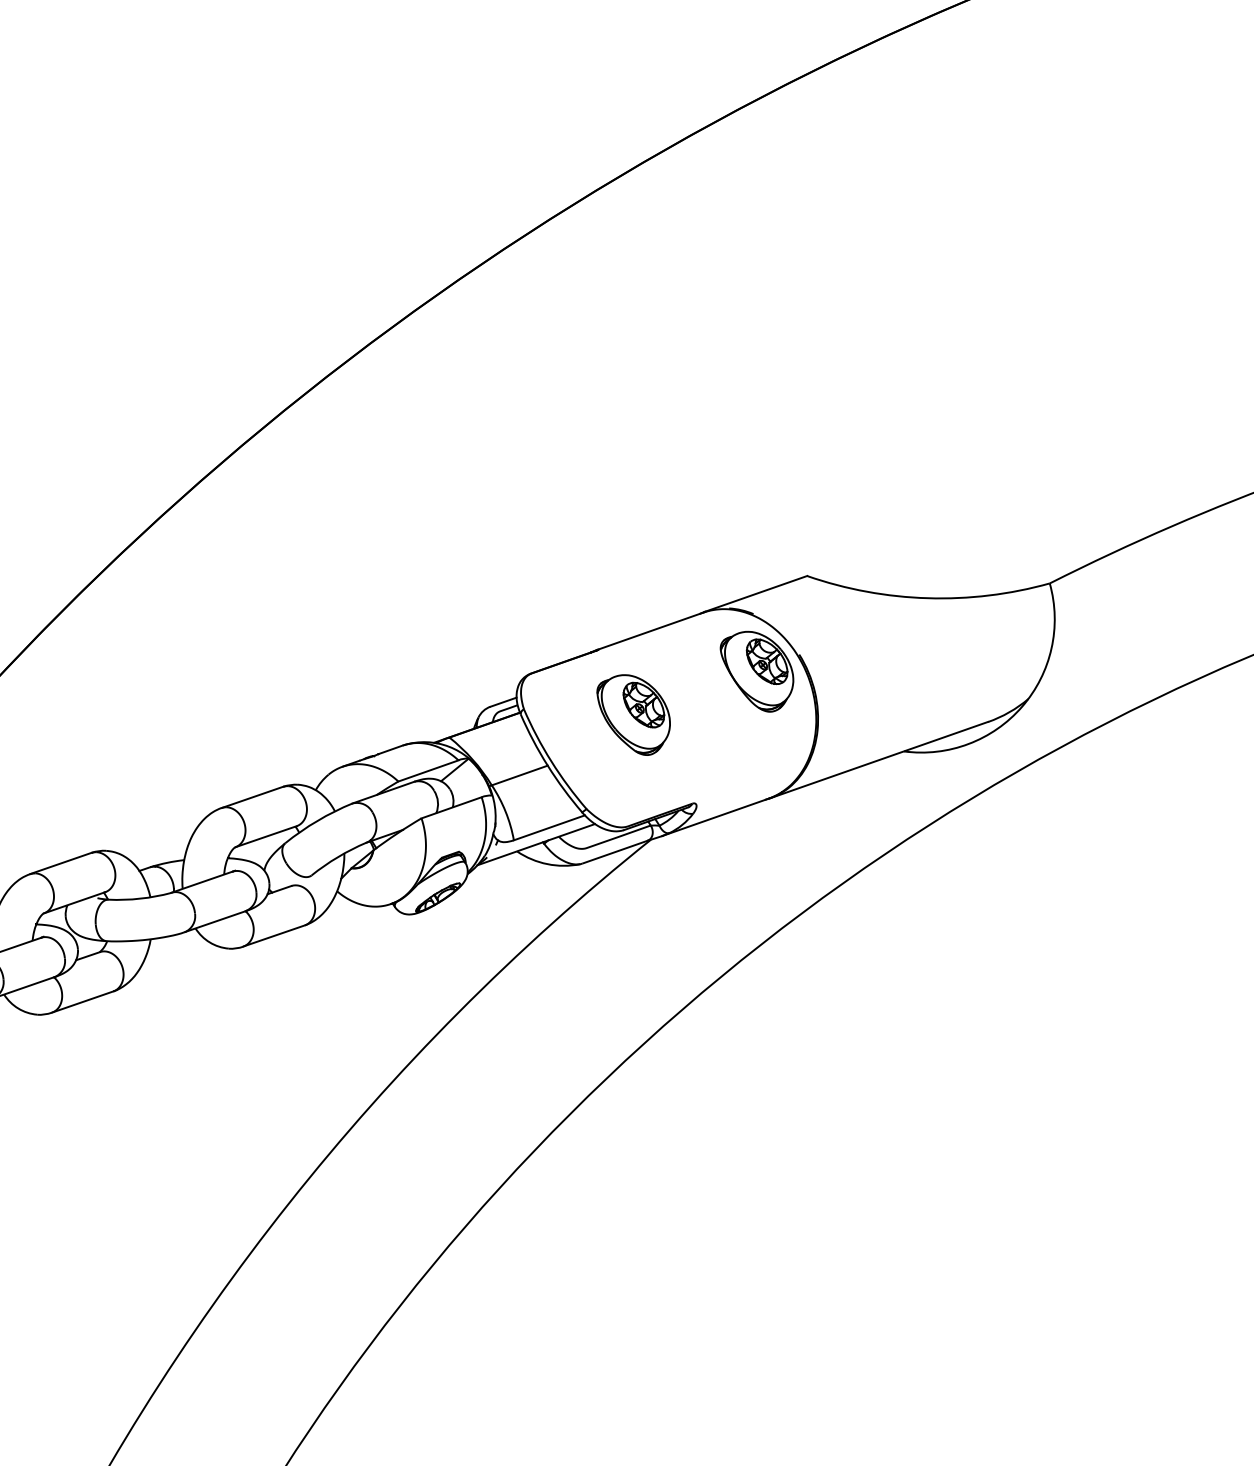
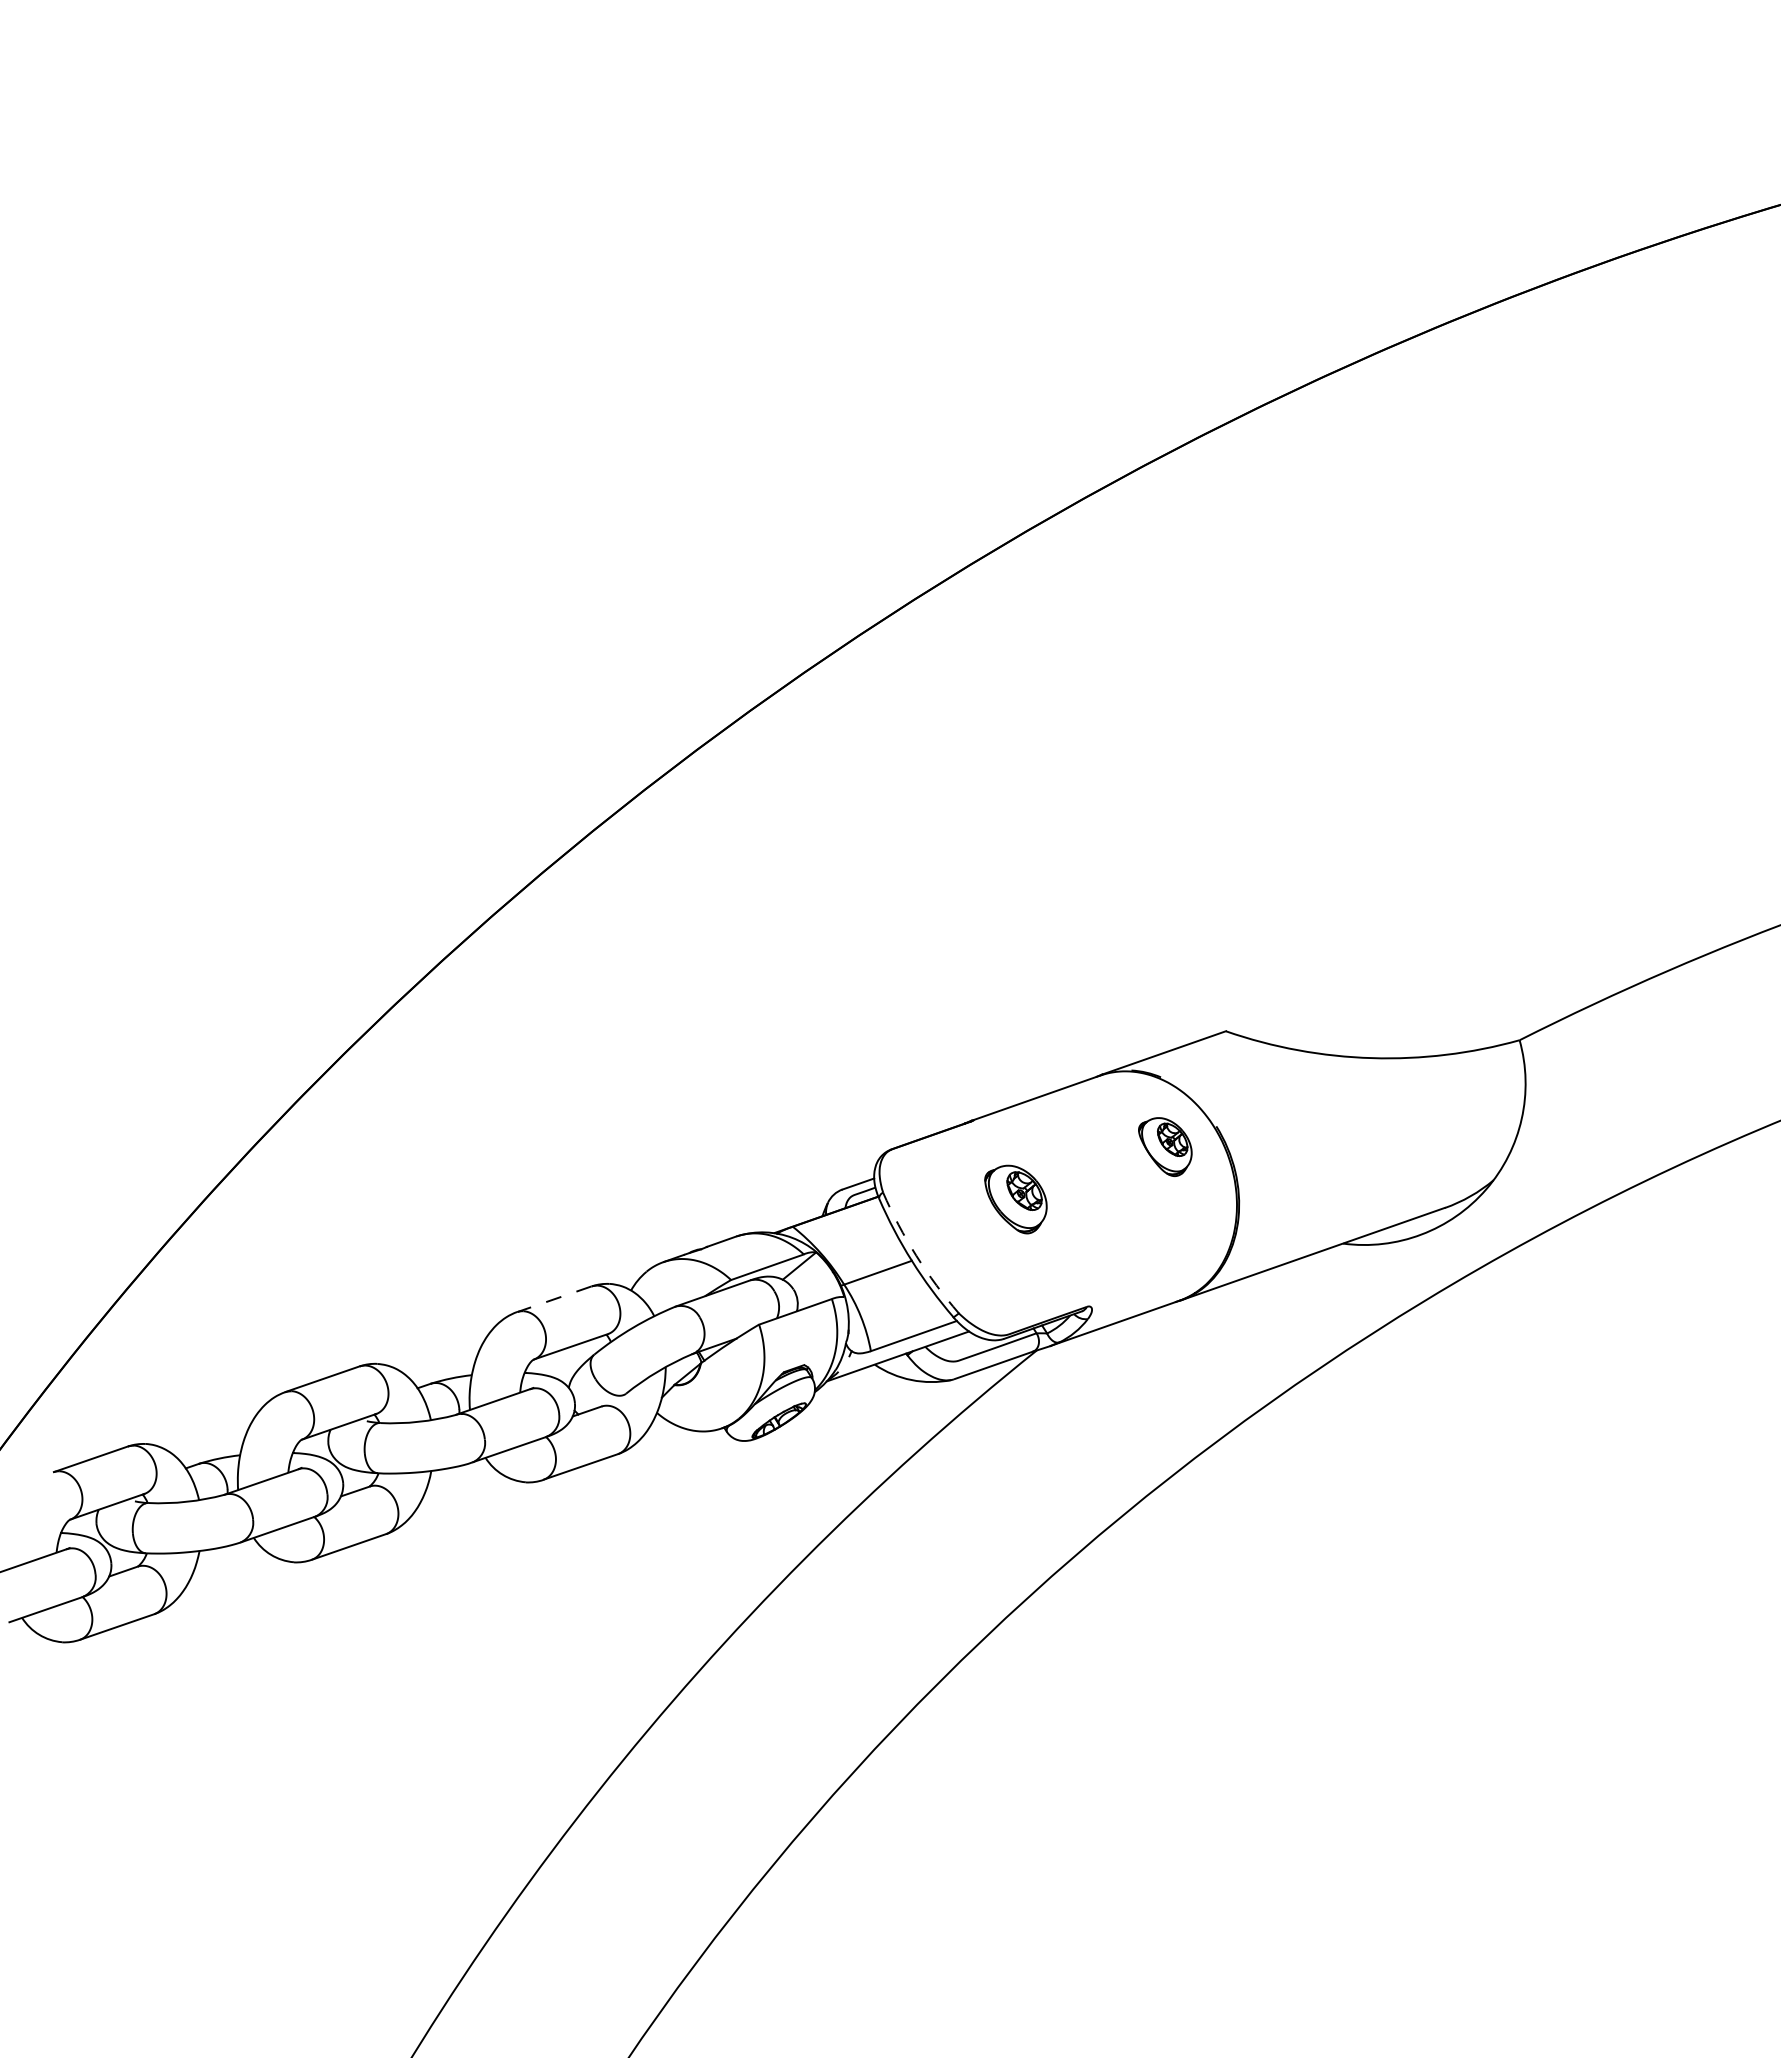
part: (757, 671) -> (1165, 1146), size x0.6
part: (633, 715) -> (1015, 1199), size x0.7
arc: (551, 761) -> (916, 1255), solid -> dashed
line: (252, 797) -> (554, 1299), solid -> dashed

